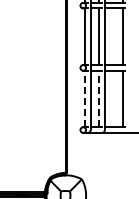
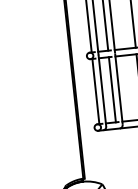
line: (84, 98) -> (95, 91), dashed -> solid
line: (99, 98) -> (112, 89), dashed -> solid

